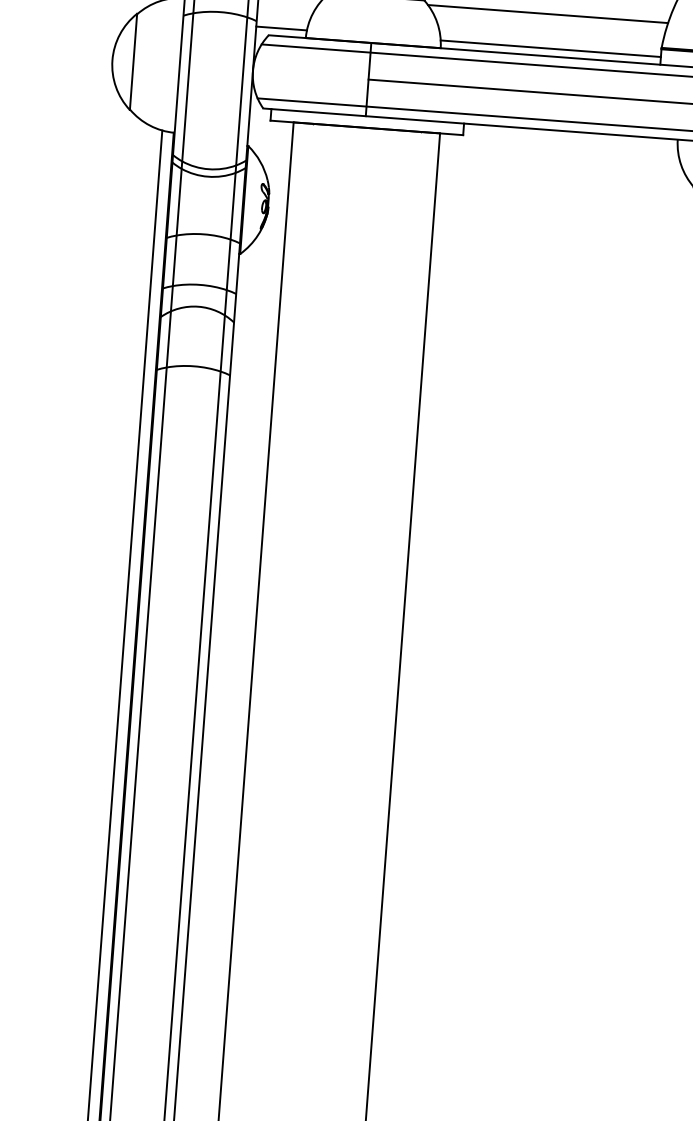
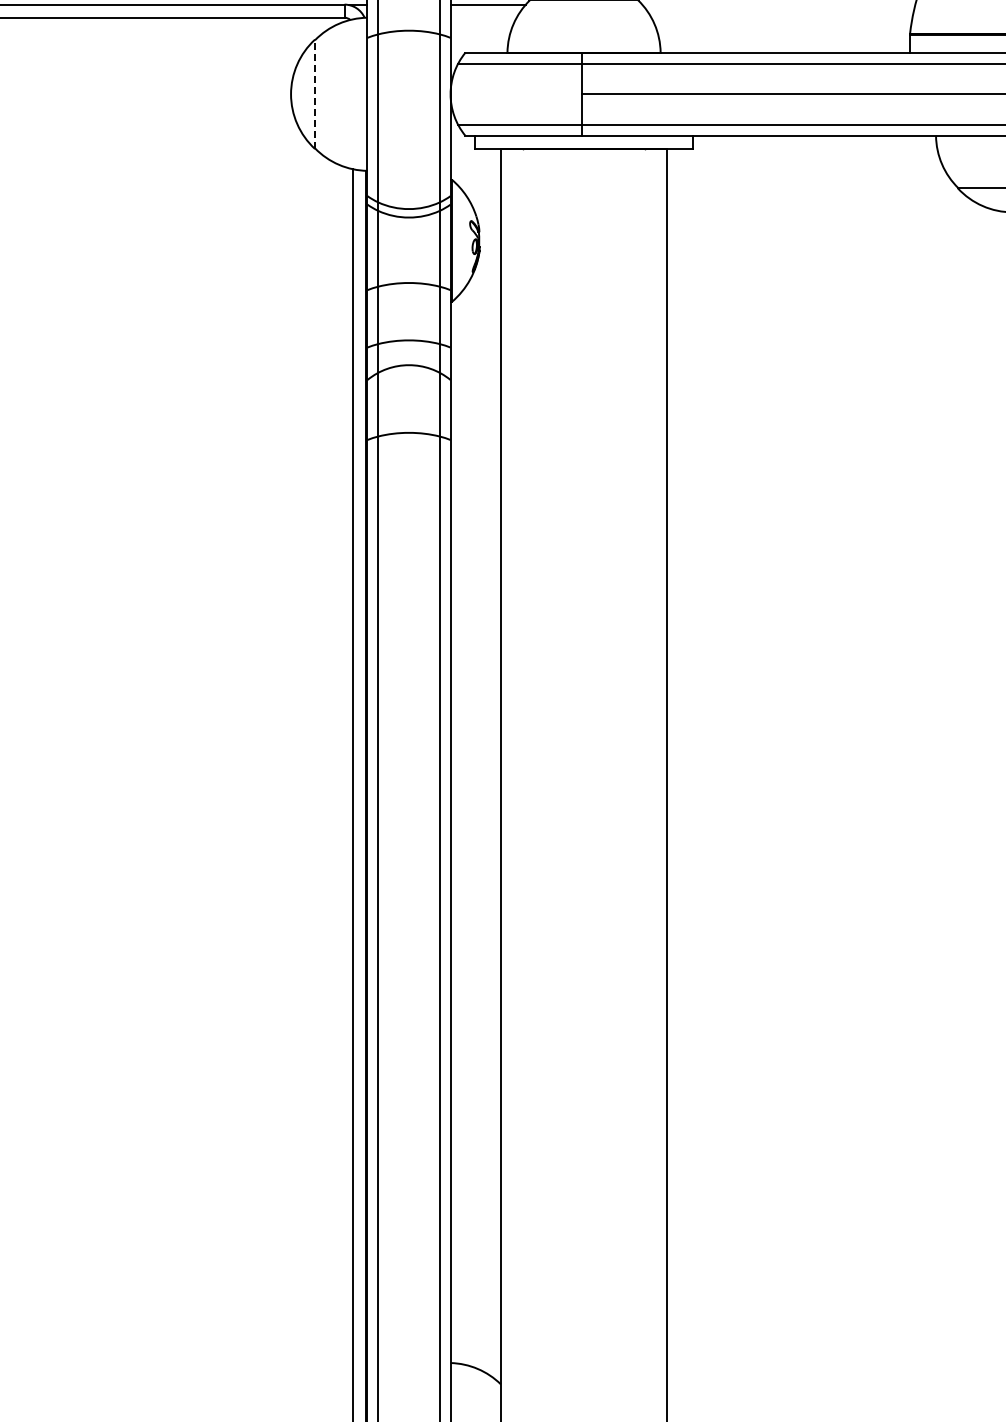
line: (547, 14) -> (778, 5), removed
line: (281, 28) -> (479, 43), removed
line: (550, 48) -> (784, 43), removed
line: (133, 62) -> (314, 94), solid -> dashed

